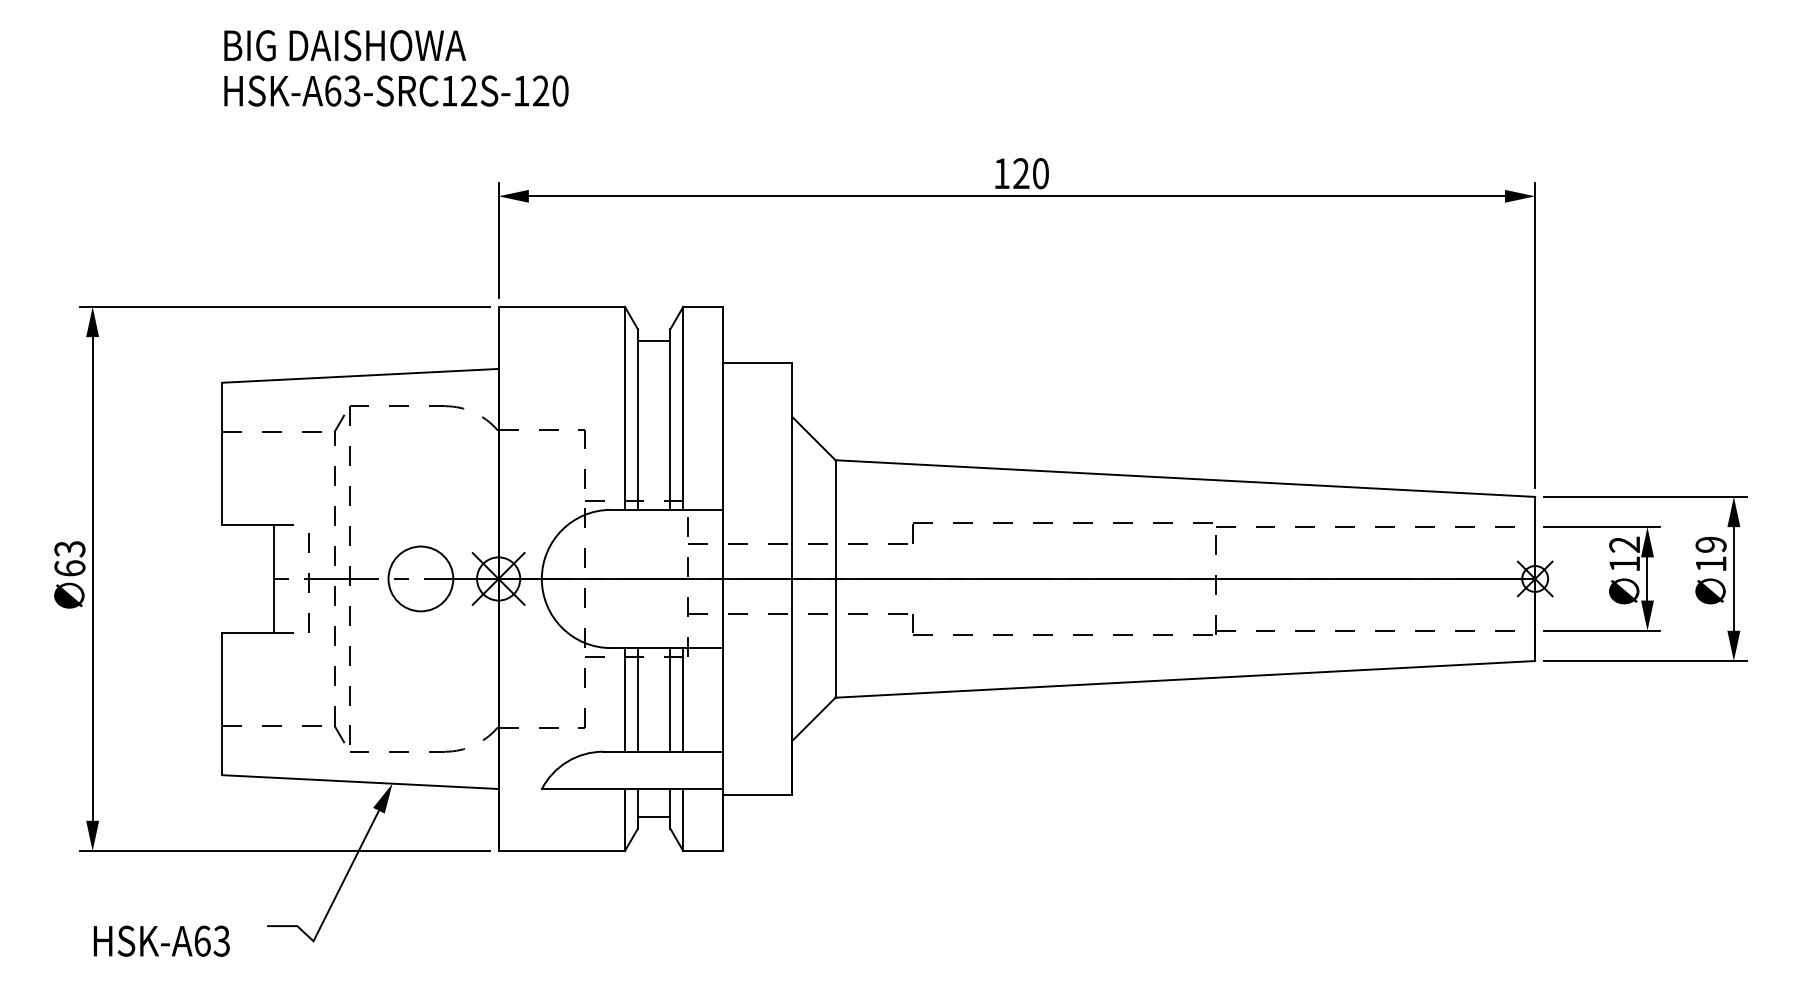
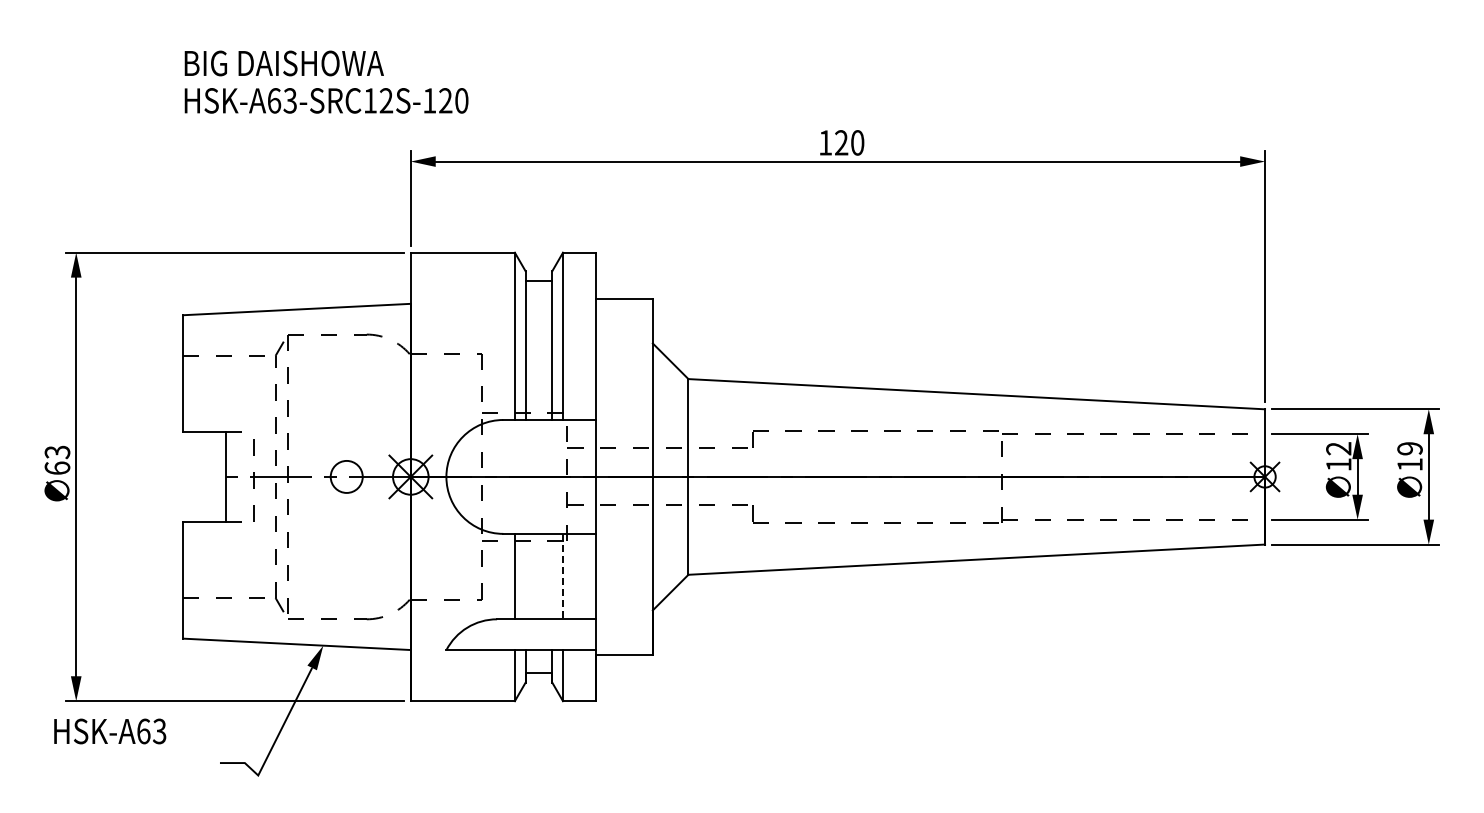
text: (396, 67) -> (326, 81), moved
circle: (420, 578) -> (346, 476), size x0.6
line: (637, 699) -> (525, 576), removed
line: (670, 699) -> (552, 576), removed
line: (683, 699) -> (563, 576), solid -> dashed
text: (162, 941) -> (110, 731), moved

